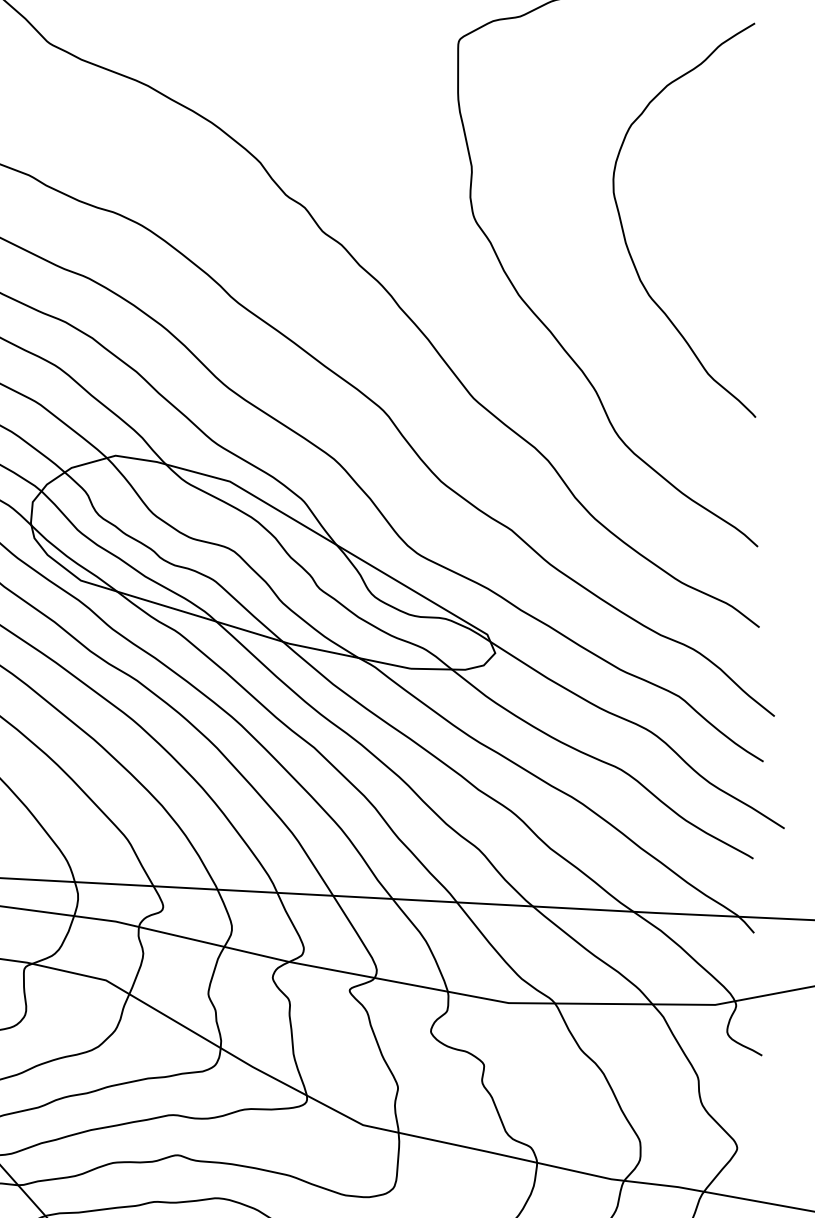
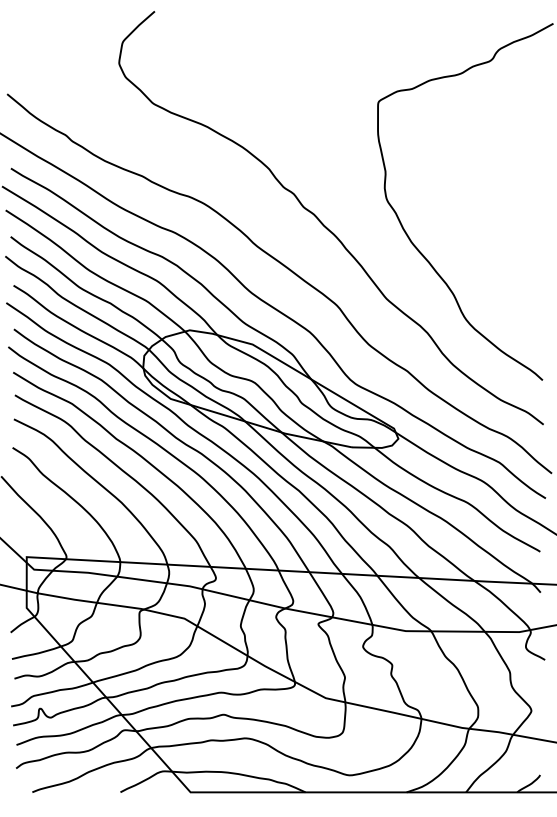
curve: (626, 235) -> (470, 209), removed

